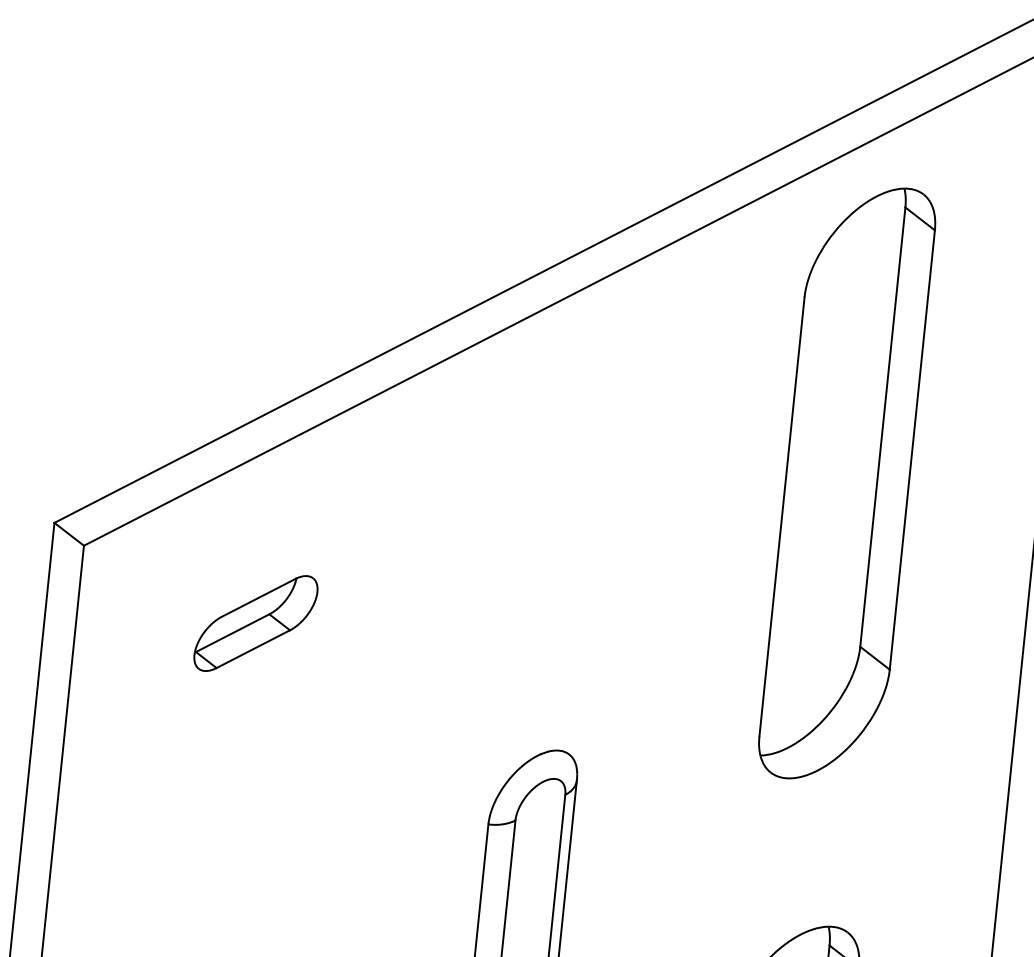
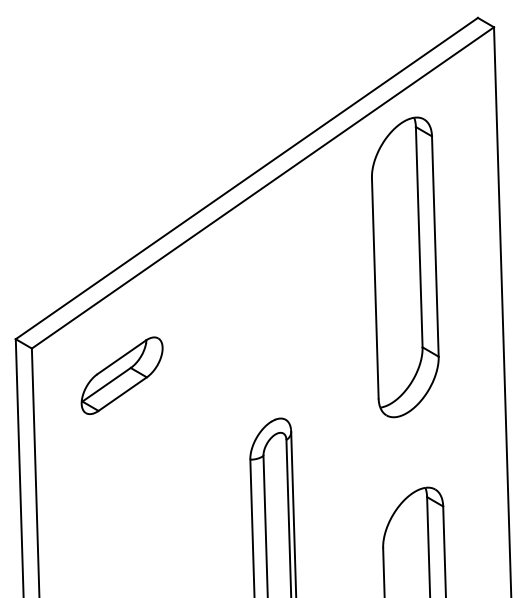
part: (254, 622) -> (121, 375), size x1.43

